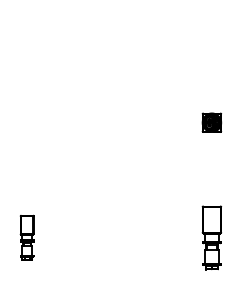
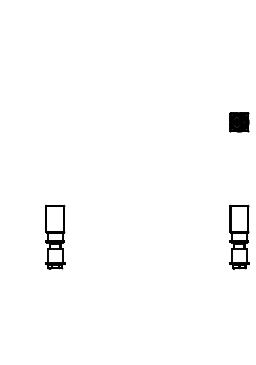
part: (27, 237) -> (55, 236), size x1.43

